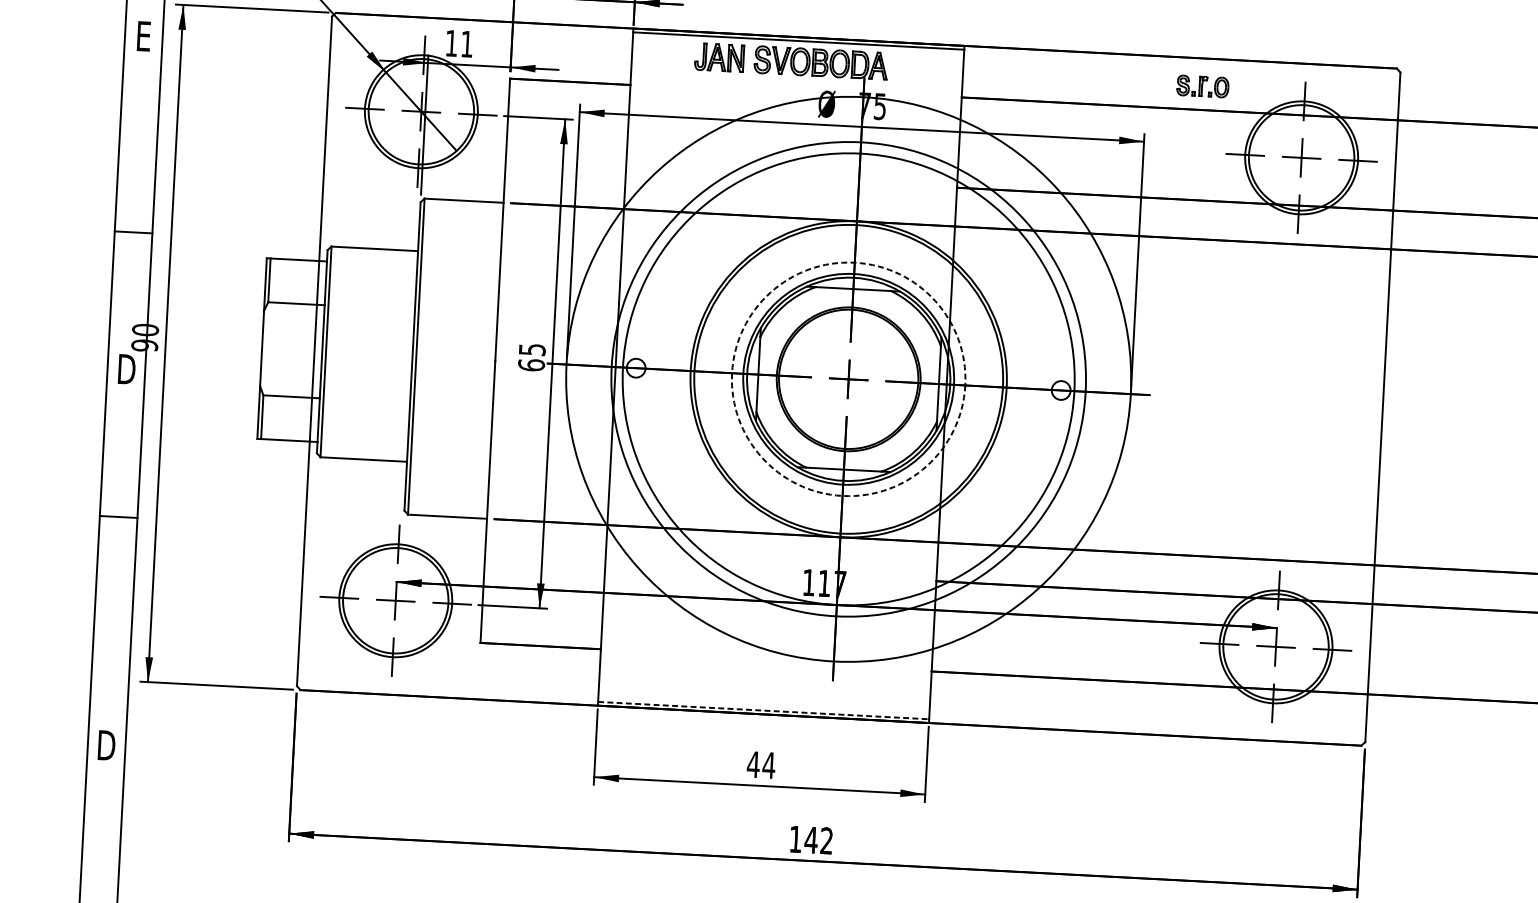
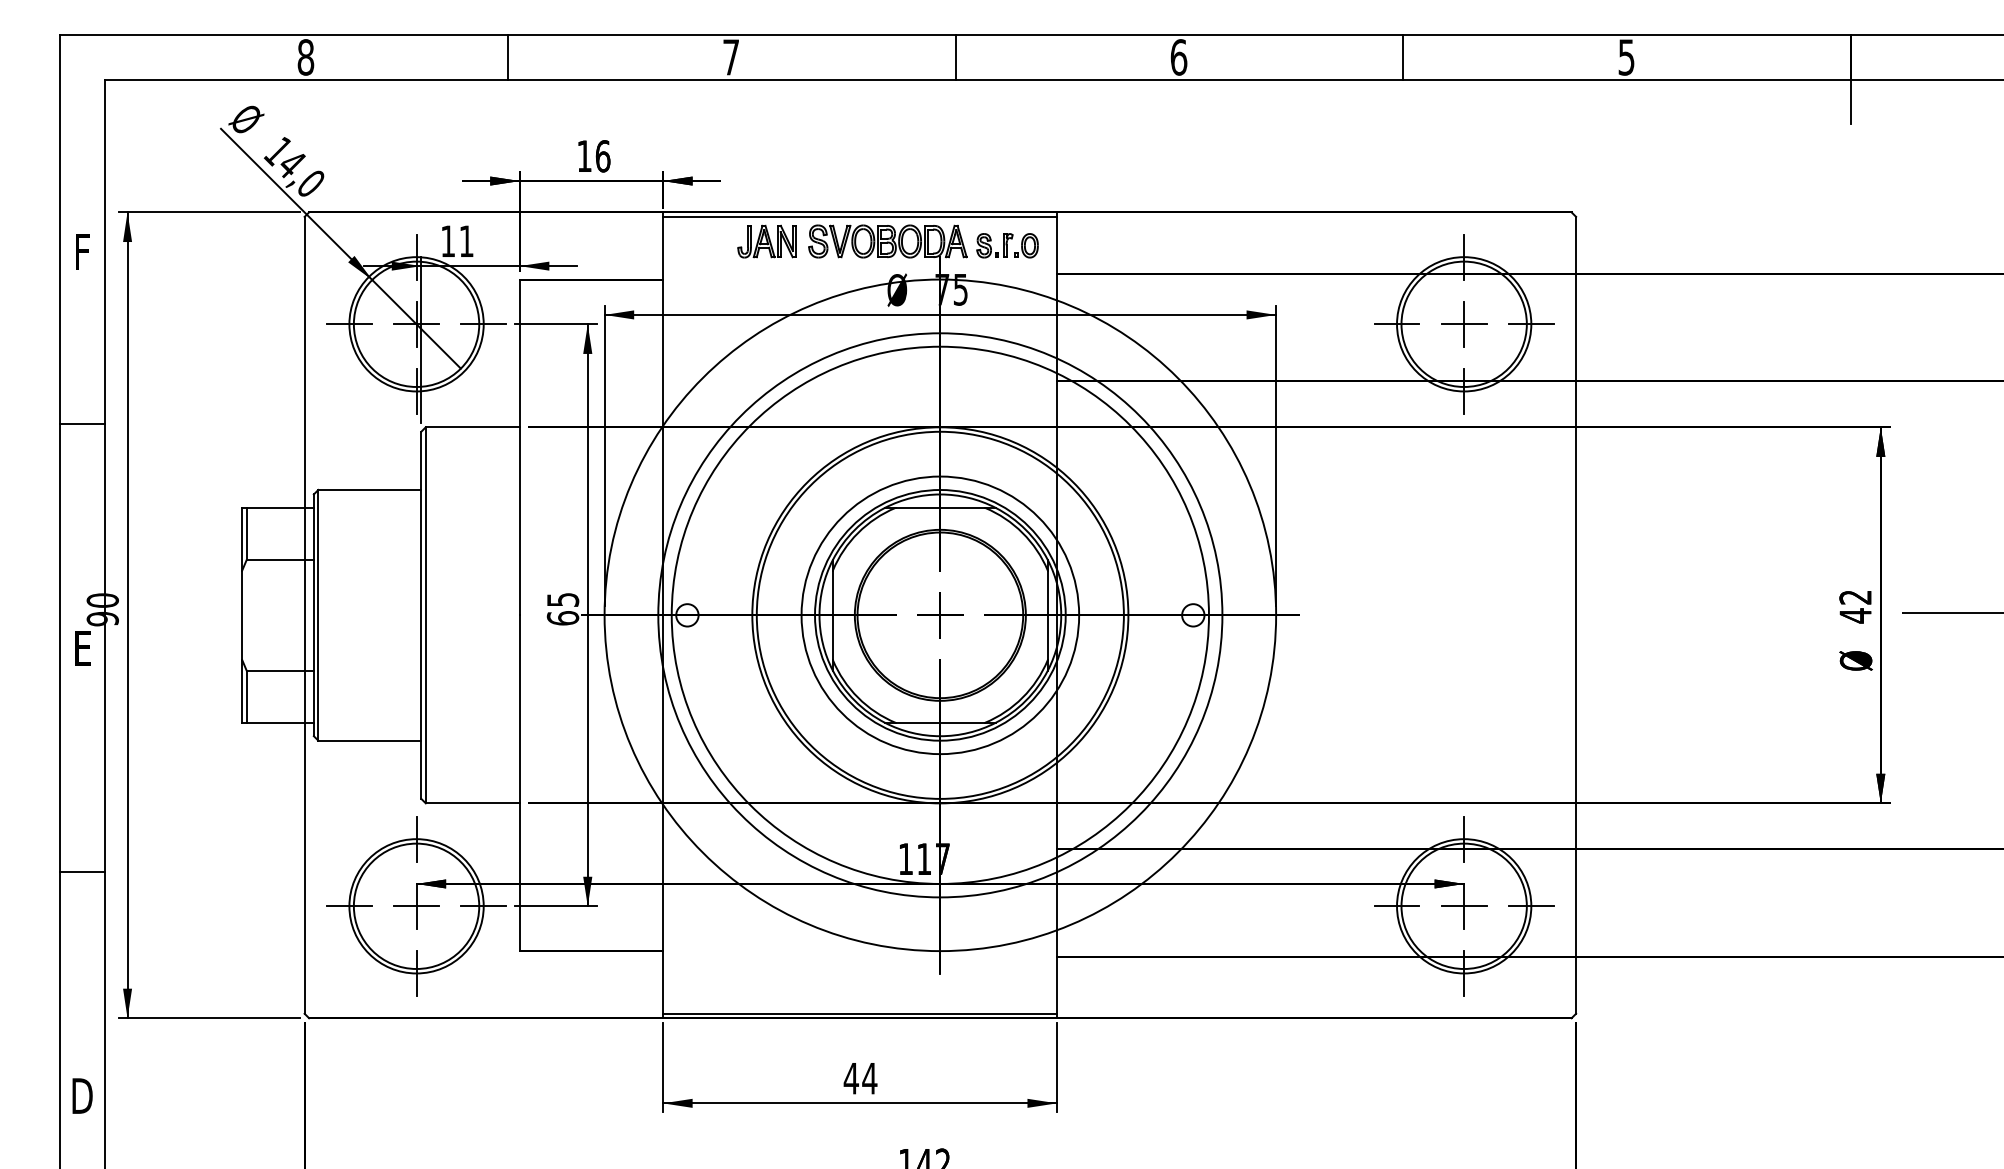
text: (143, 35) -> (82, 251), E -> F
part: (1202, 86) -> (1007, 245), moved
line: (133, 232) -> (82, 424), moved
text: (127, 369) -> (83, 648), D -> E
circle: (848, 379) -> (940, 615), dashed -> solid
line: (118, 517) -> (82, 872), moved
line: (764, 710) -> (860, 1013), dashed -> solid

